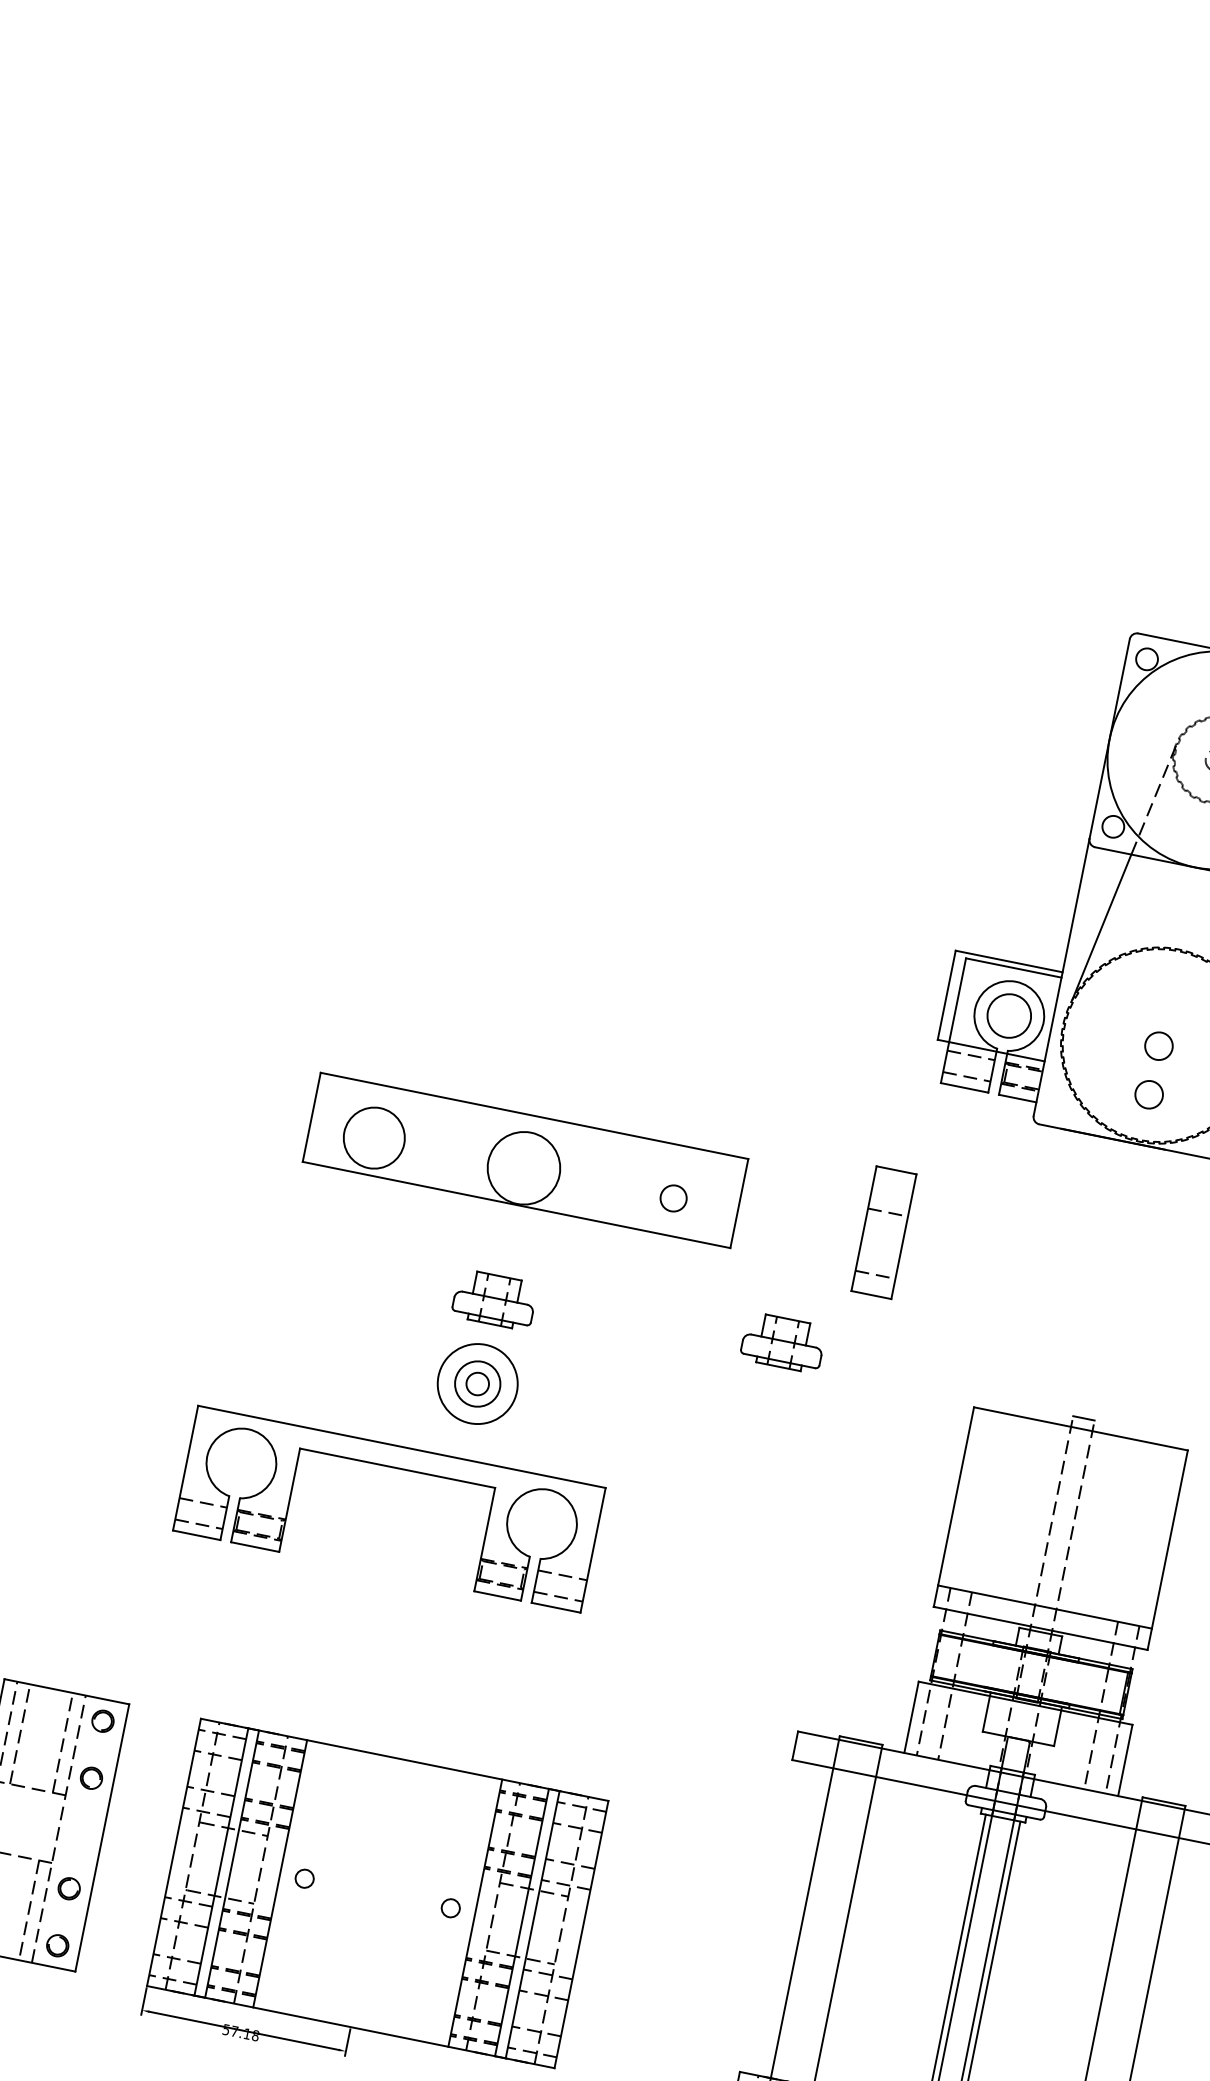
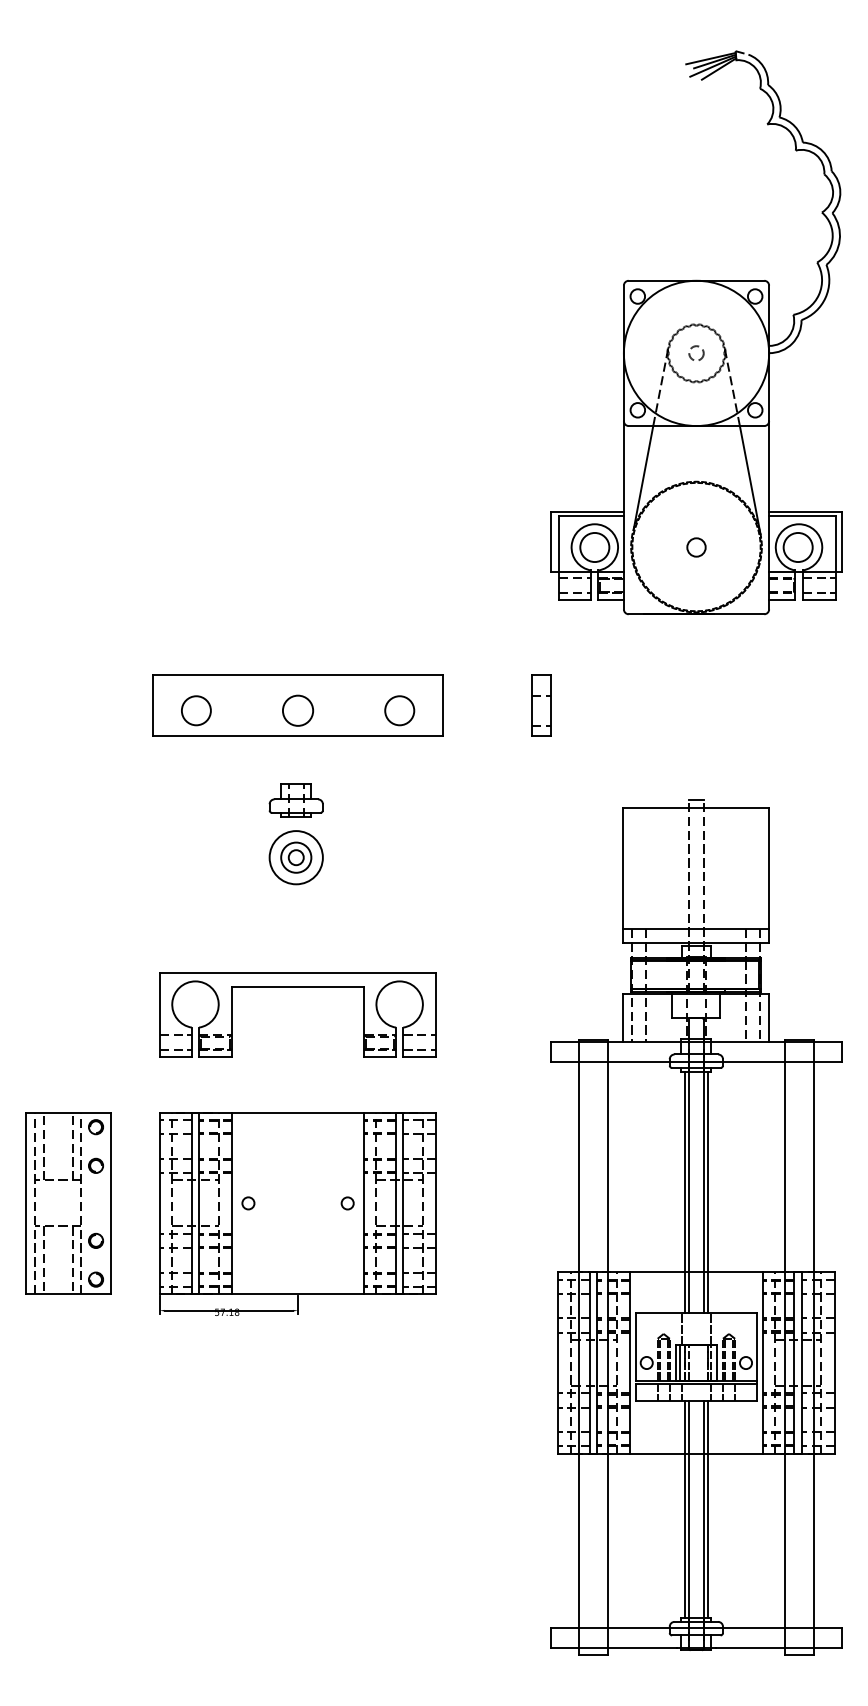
circle: (1149, 1094) -> (696, 580), removed
circle: (373, 1137) -> (195, 710), size x0.71
circle: (523, 1167) -> (297, 710), size x0.62
circle: (673, 1197) -> (399, 710), size x1.67
part: (883, 1232) -> (541, 705), size x0.71
part: (782, 1342) -> (489, 790), removed
part: (396, 1468) -> (297, 987), moved

